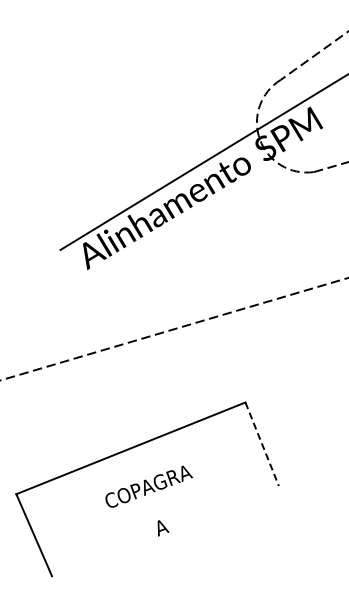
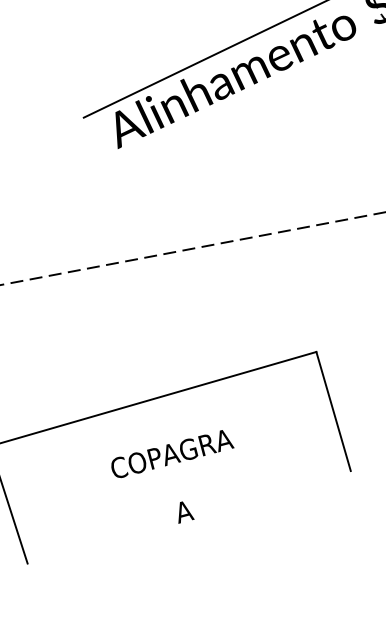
line: (262, 444) -> (334, 411), dashed -> solid

